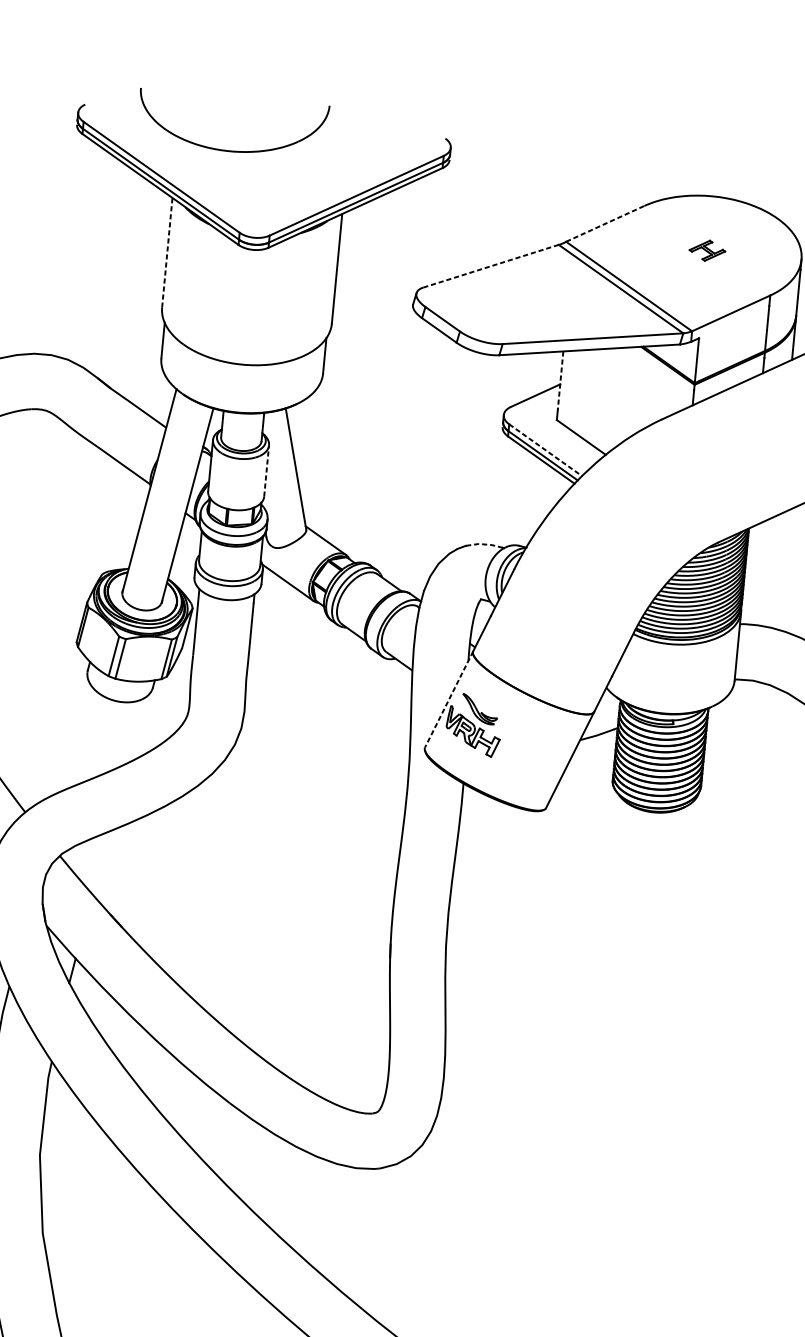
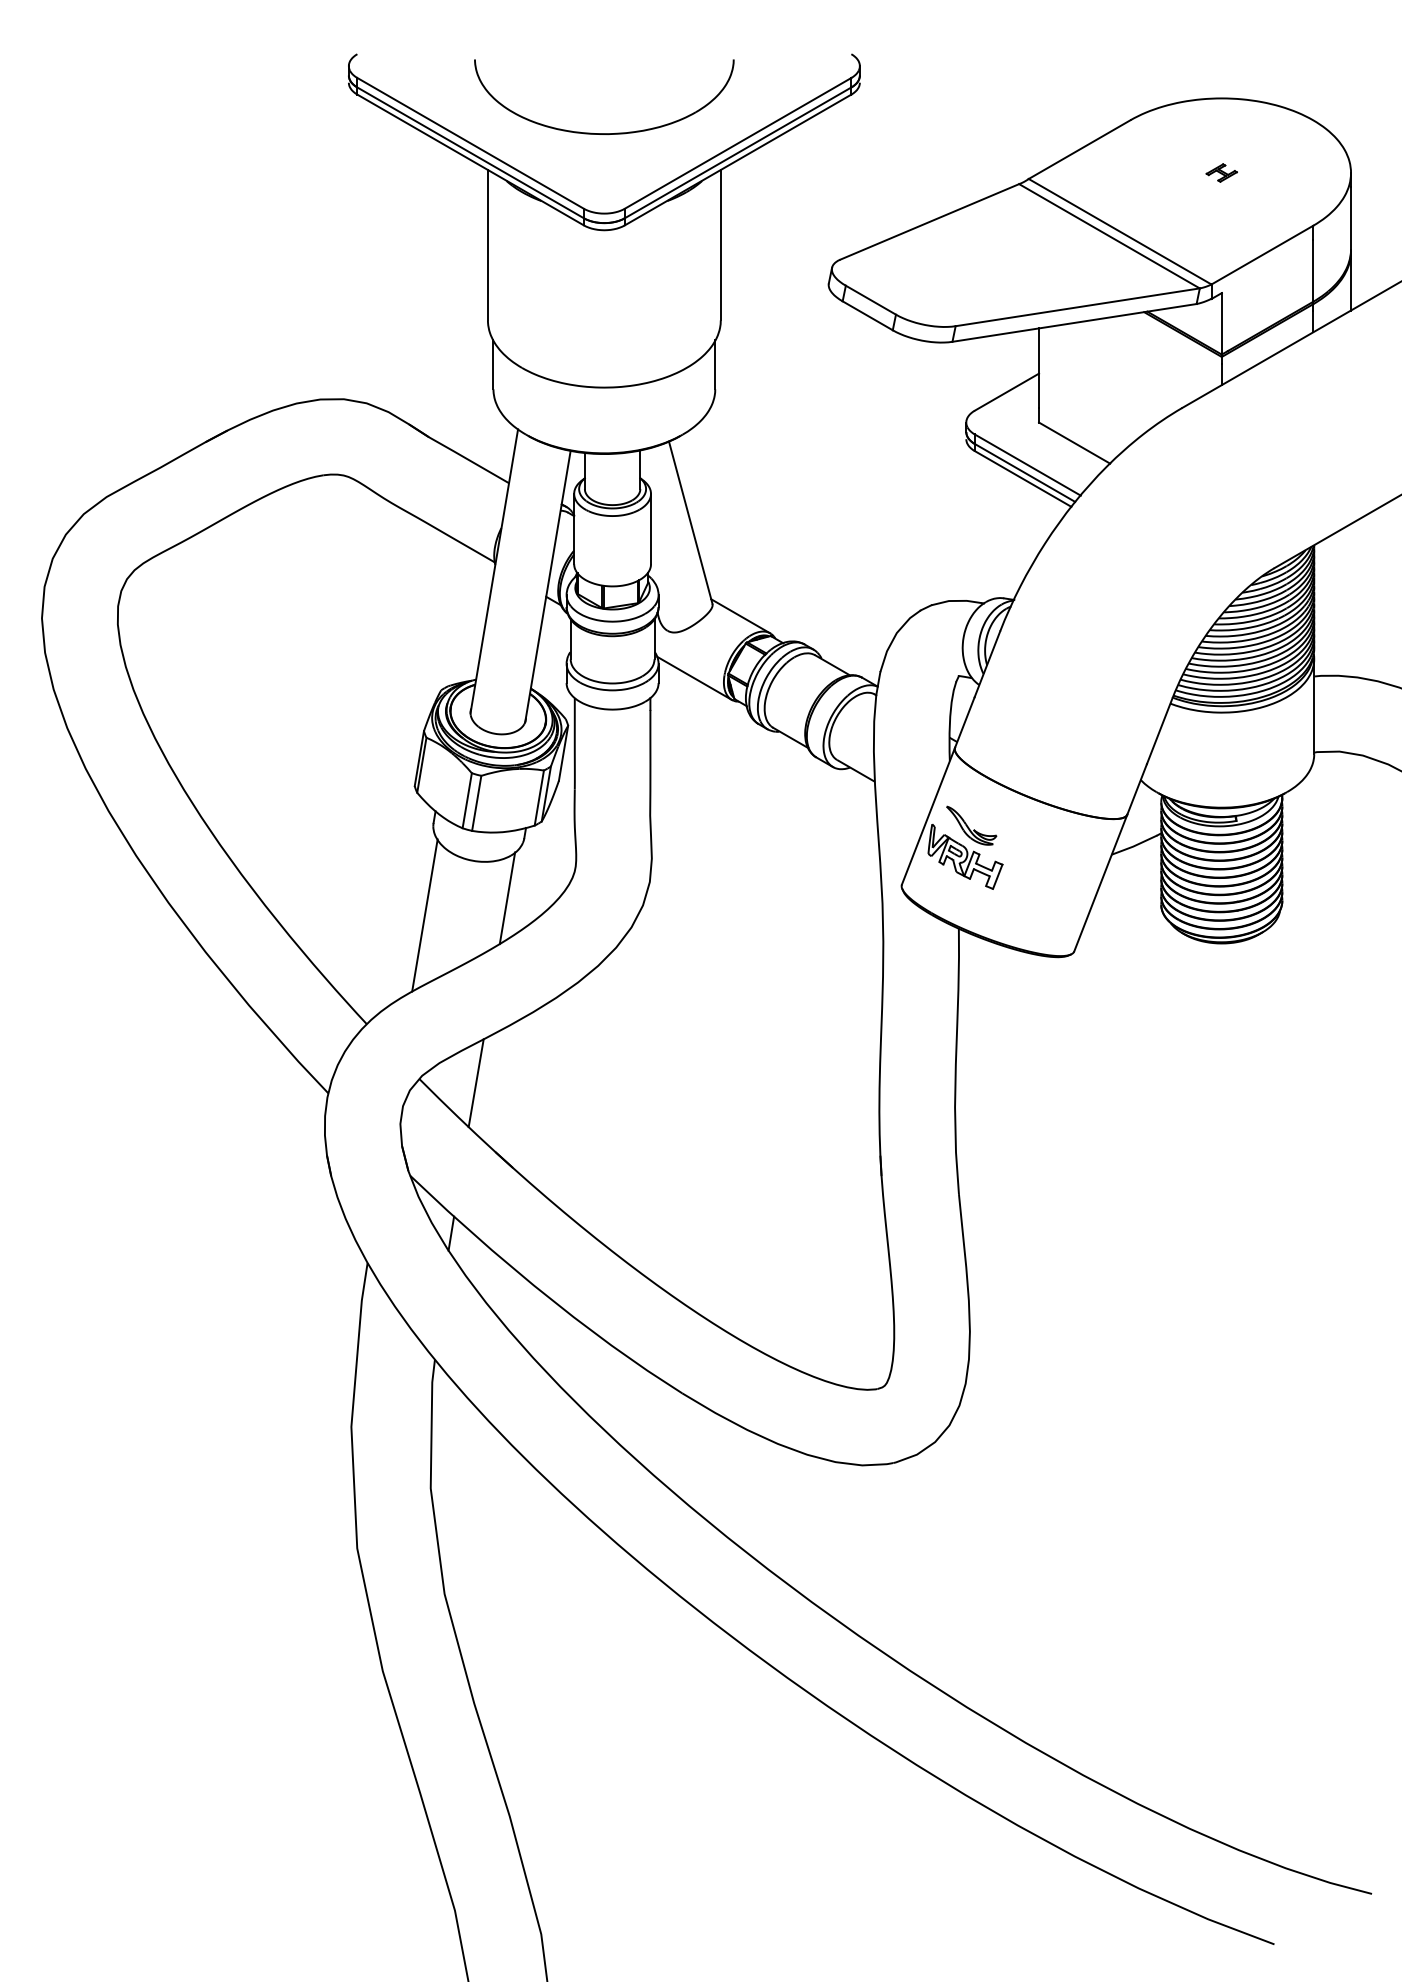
part: (230, 150) -> (604, 133), moved
line: (605, 223) -> (1079, 149), dashed -> solid
part: (707, 250) -> (1221, 172), size x0.62
line: (167, 252) -> (487, 244), dashed -> solid
line: (490, 266) -> (929, 222), dashed -> solid
line: (560, 380) -> (1039, 368), dashed -> solid
line: (546, 450) -> (1028, 465), dashed -> solid
line: (267, 470) -> (651, 528), dashed -> solid
line: (484, 544) -> (956, 600), dashed -> solid
line: (449, 699) -> (928, 816), dashed -> solid
line: (136, 730) -> (507, 898), added
line: (74, 737) -> (424, 915), added
line: (100, 863) -> (475, 1083), added

